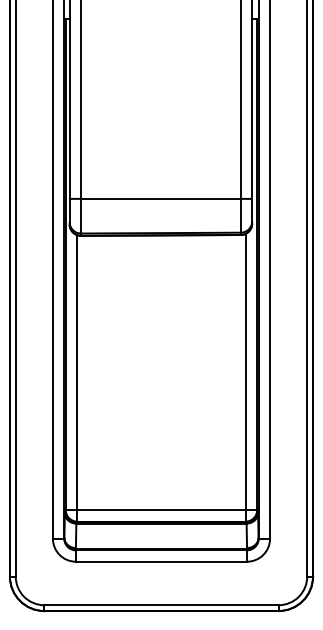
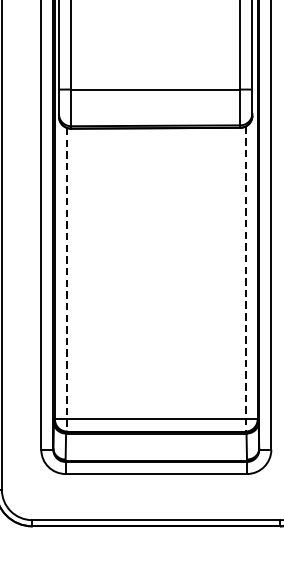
line: (245, 377) -> (245, 278), solid -> dashed
line: (77, 378) -> (67, 279), solid -> dashed

